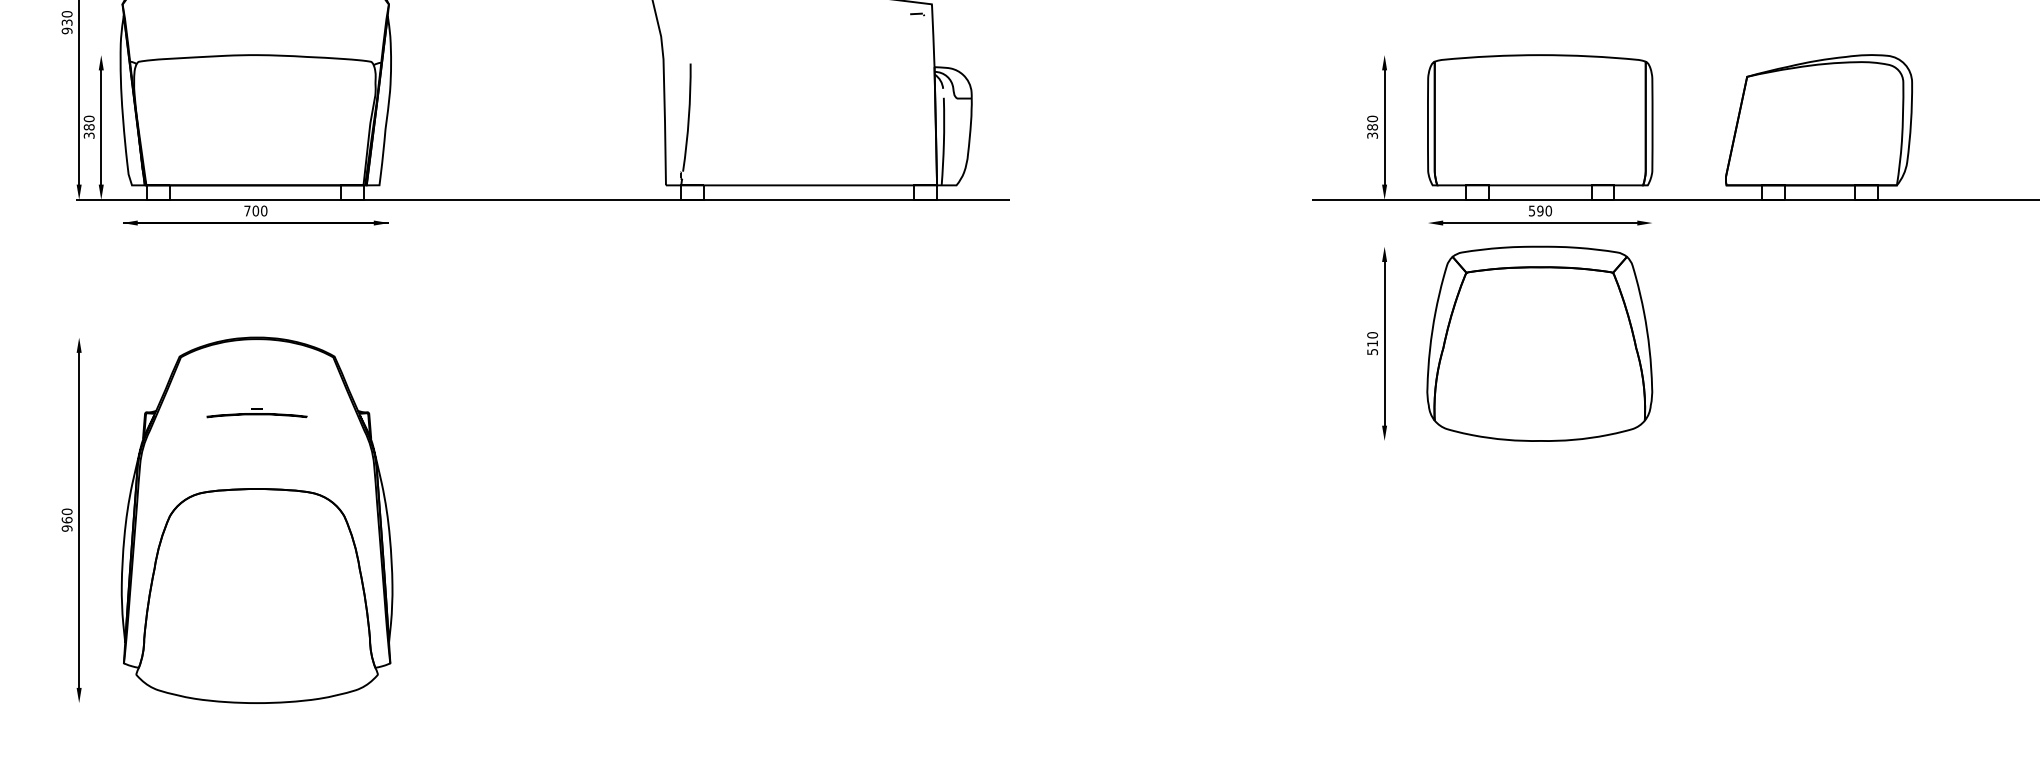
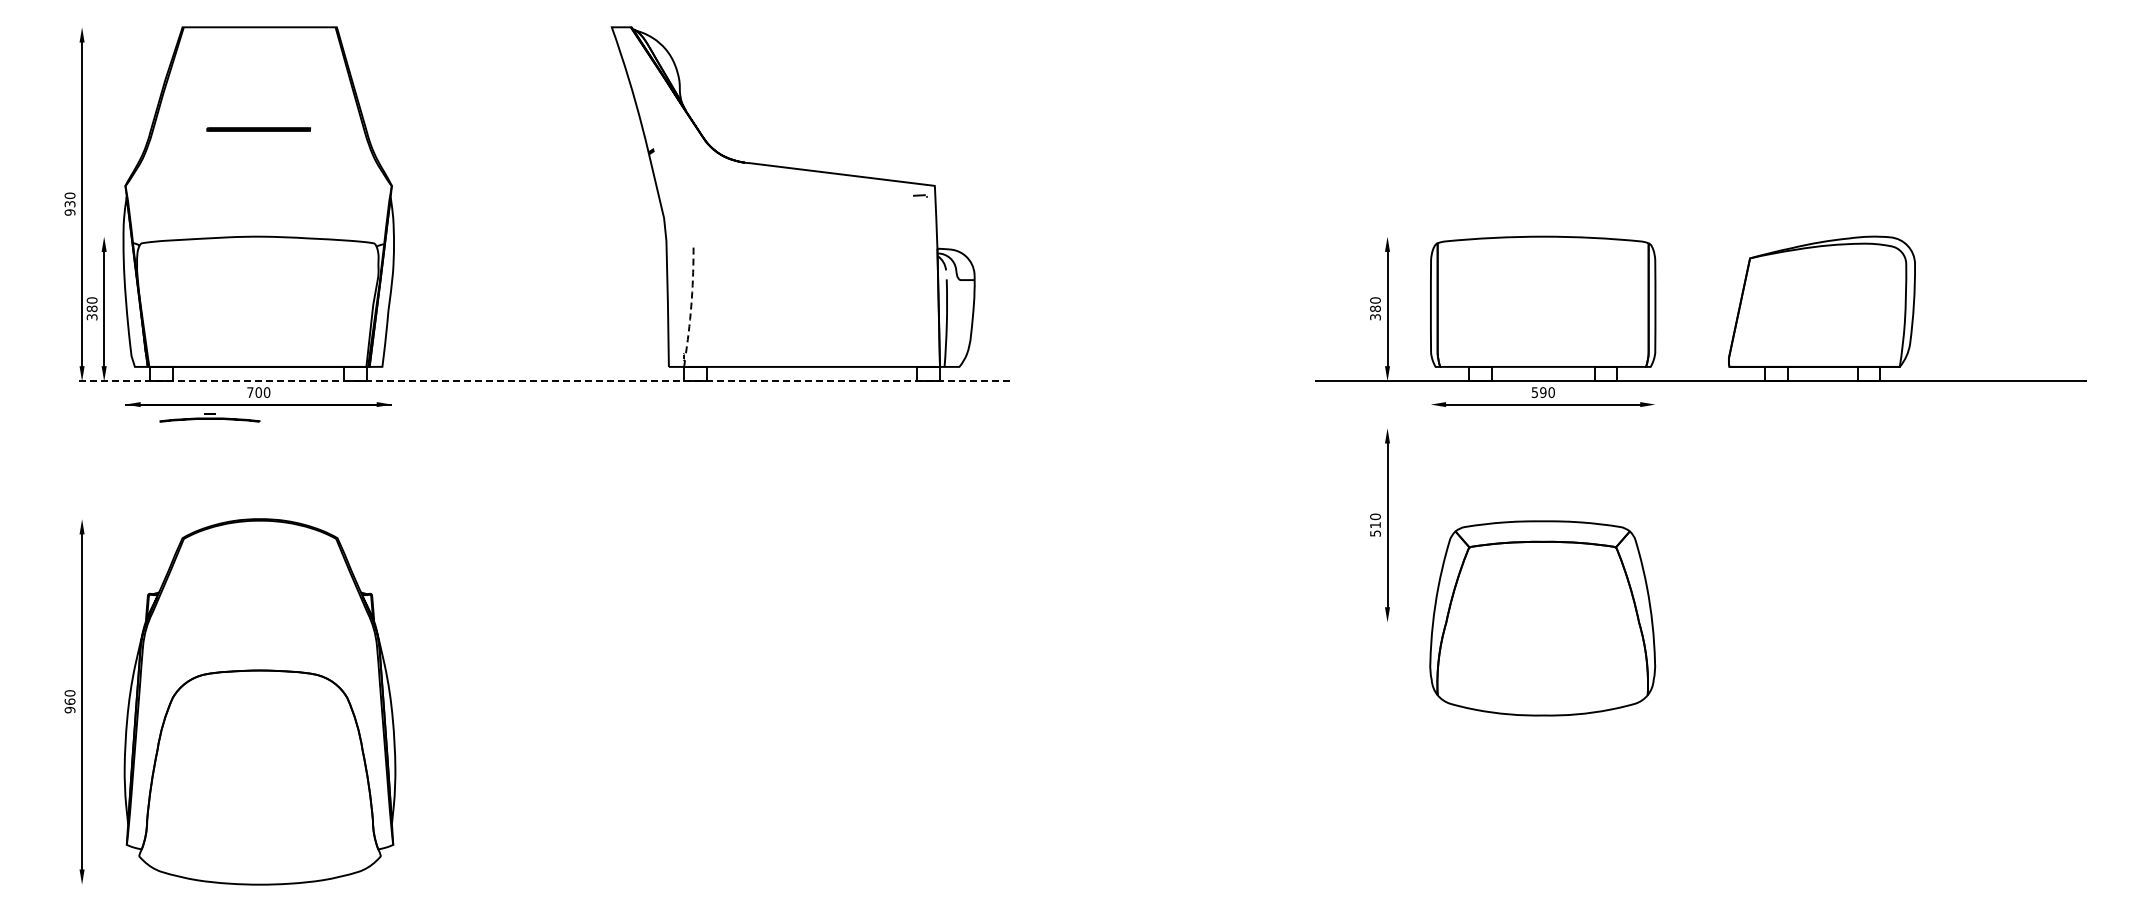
line: (688, 117) -> (691, 299), solid -> dashed
line: (543, 199) -> (546, 381), solid -> dashed
part: (1539, 343) -> (1542, 618), moved
part: (256, 412) -> (209, 417), moved

